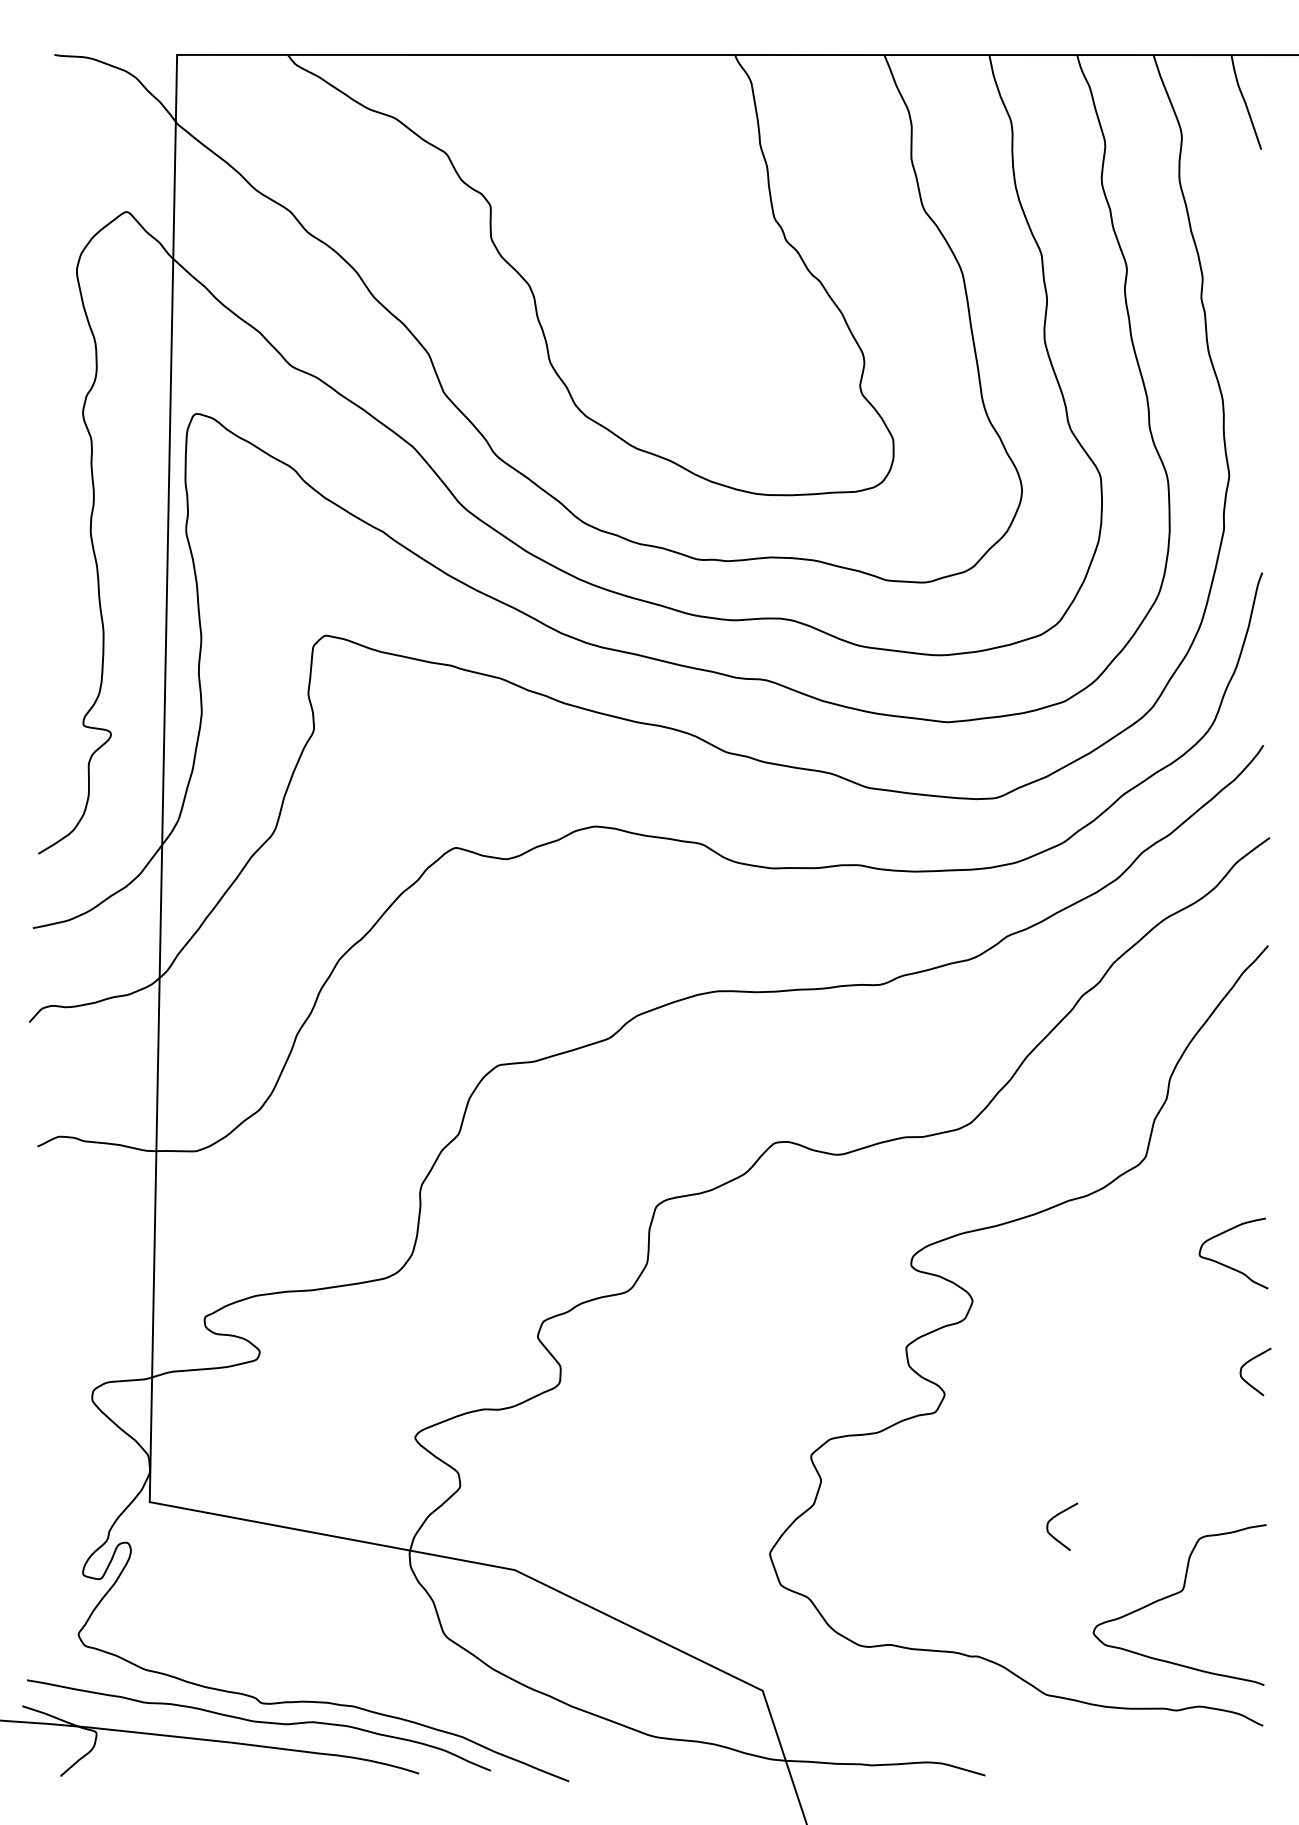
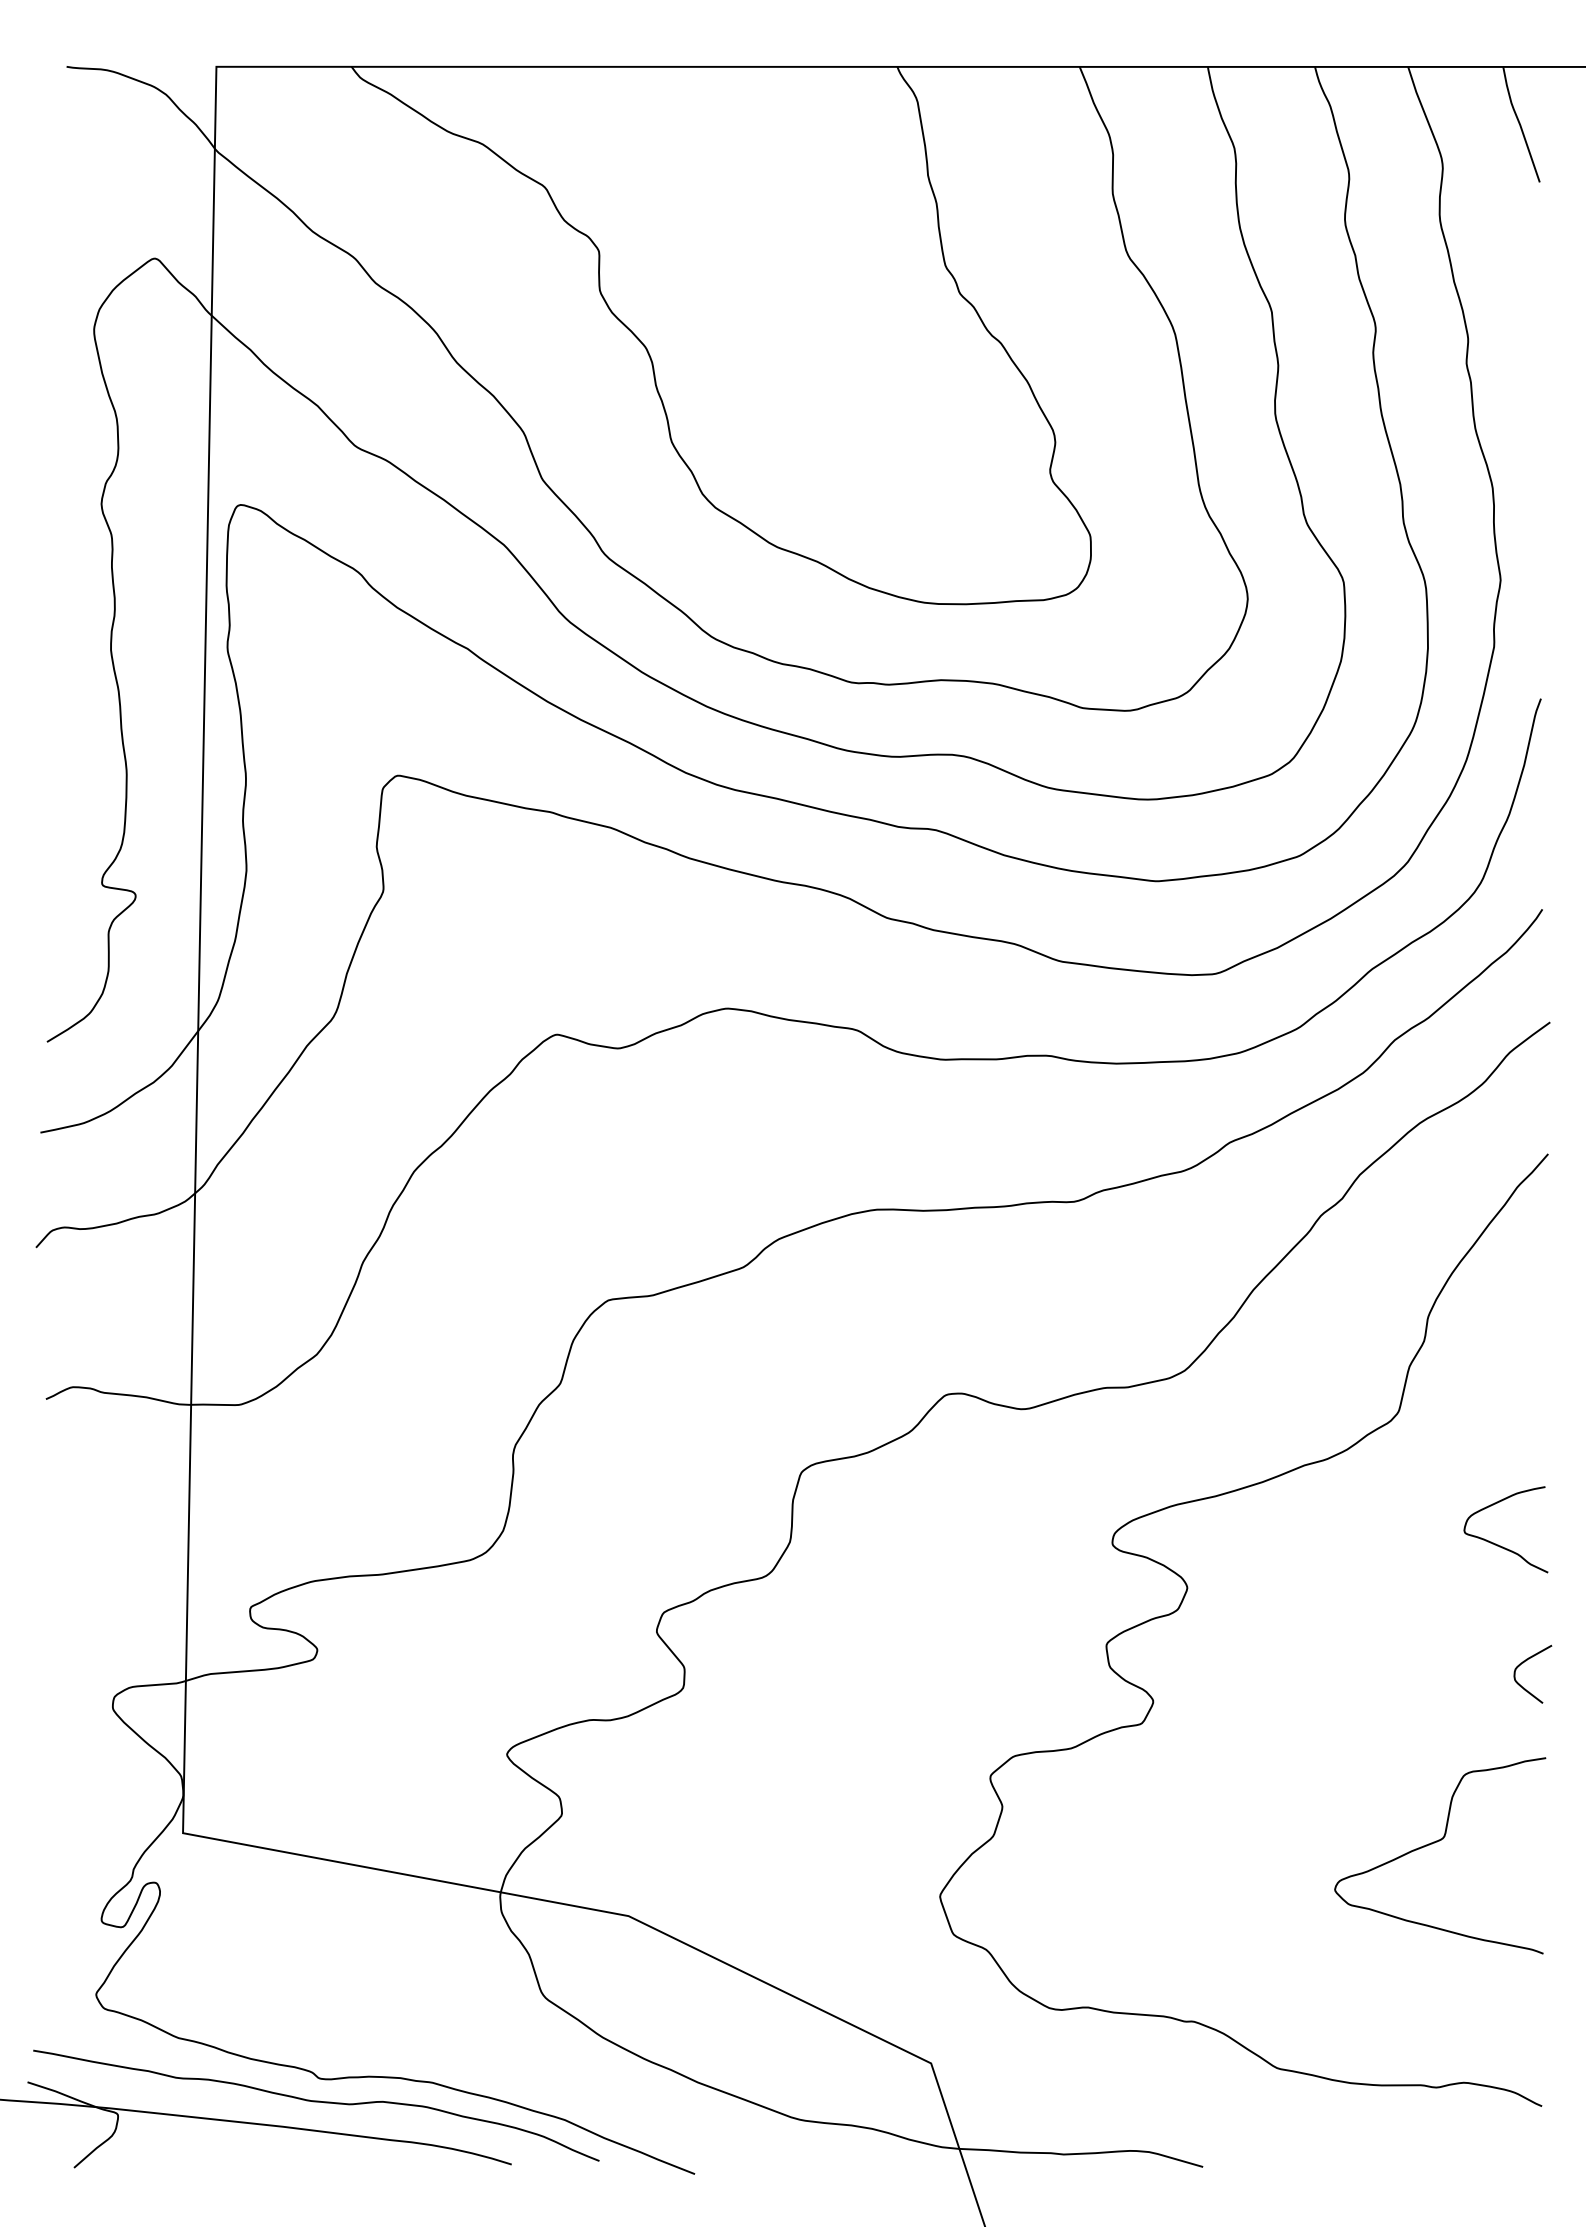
curve: (1057, 1516) -> (1290, 1850), removed
curve: (1177, 1594) -> (1437, 1842), moved

